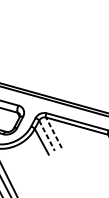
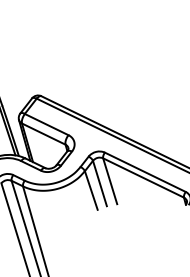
line: (54, 132) -> (110, 181), dashed -> solid
line: (46, 135) -> (99, 183), dashed -> solid

